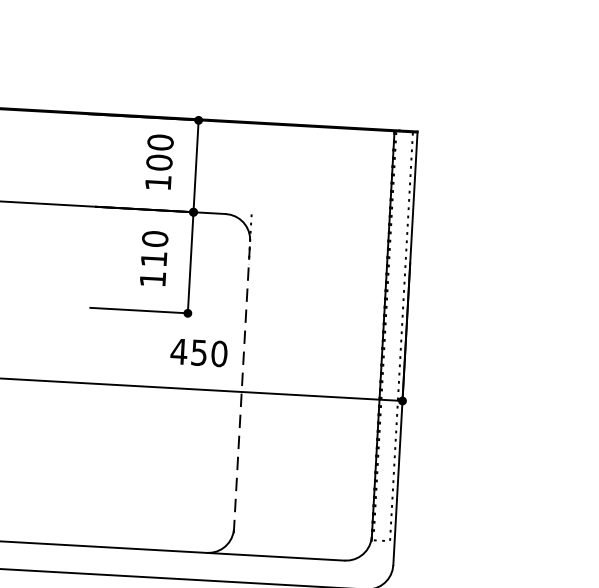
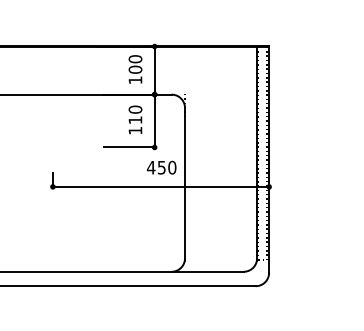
line: (242, 385) -> (185, 183), dashed -> solid

